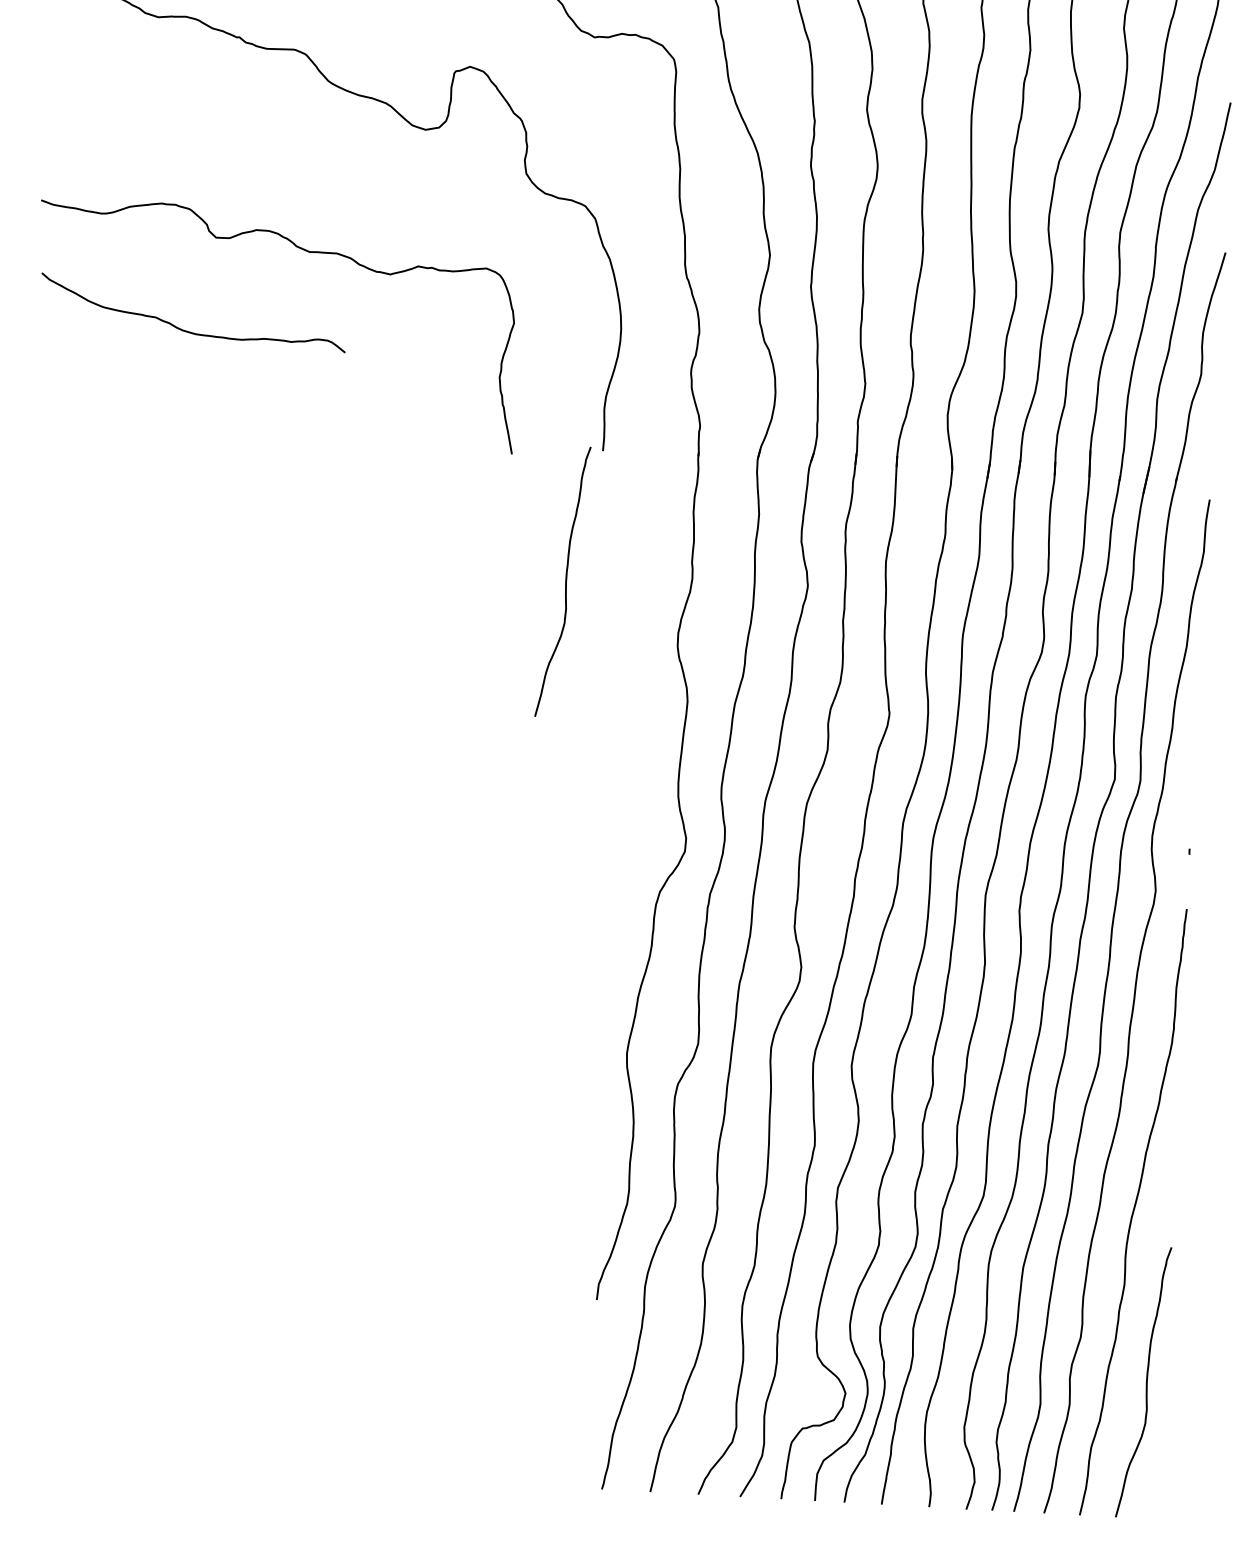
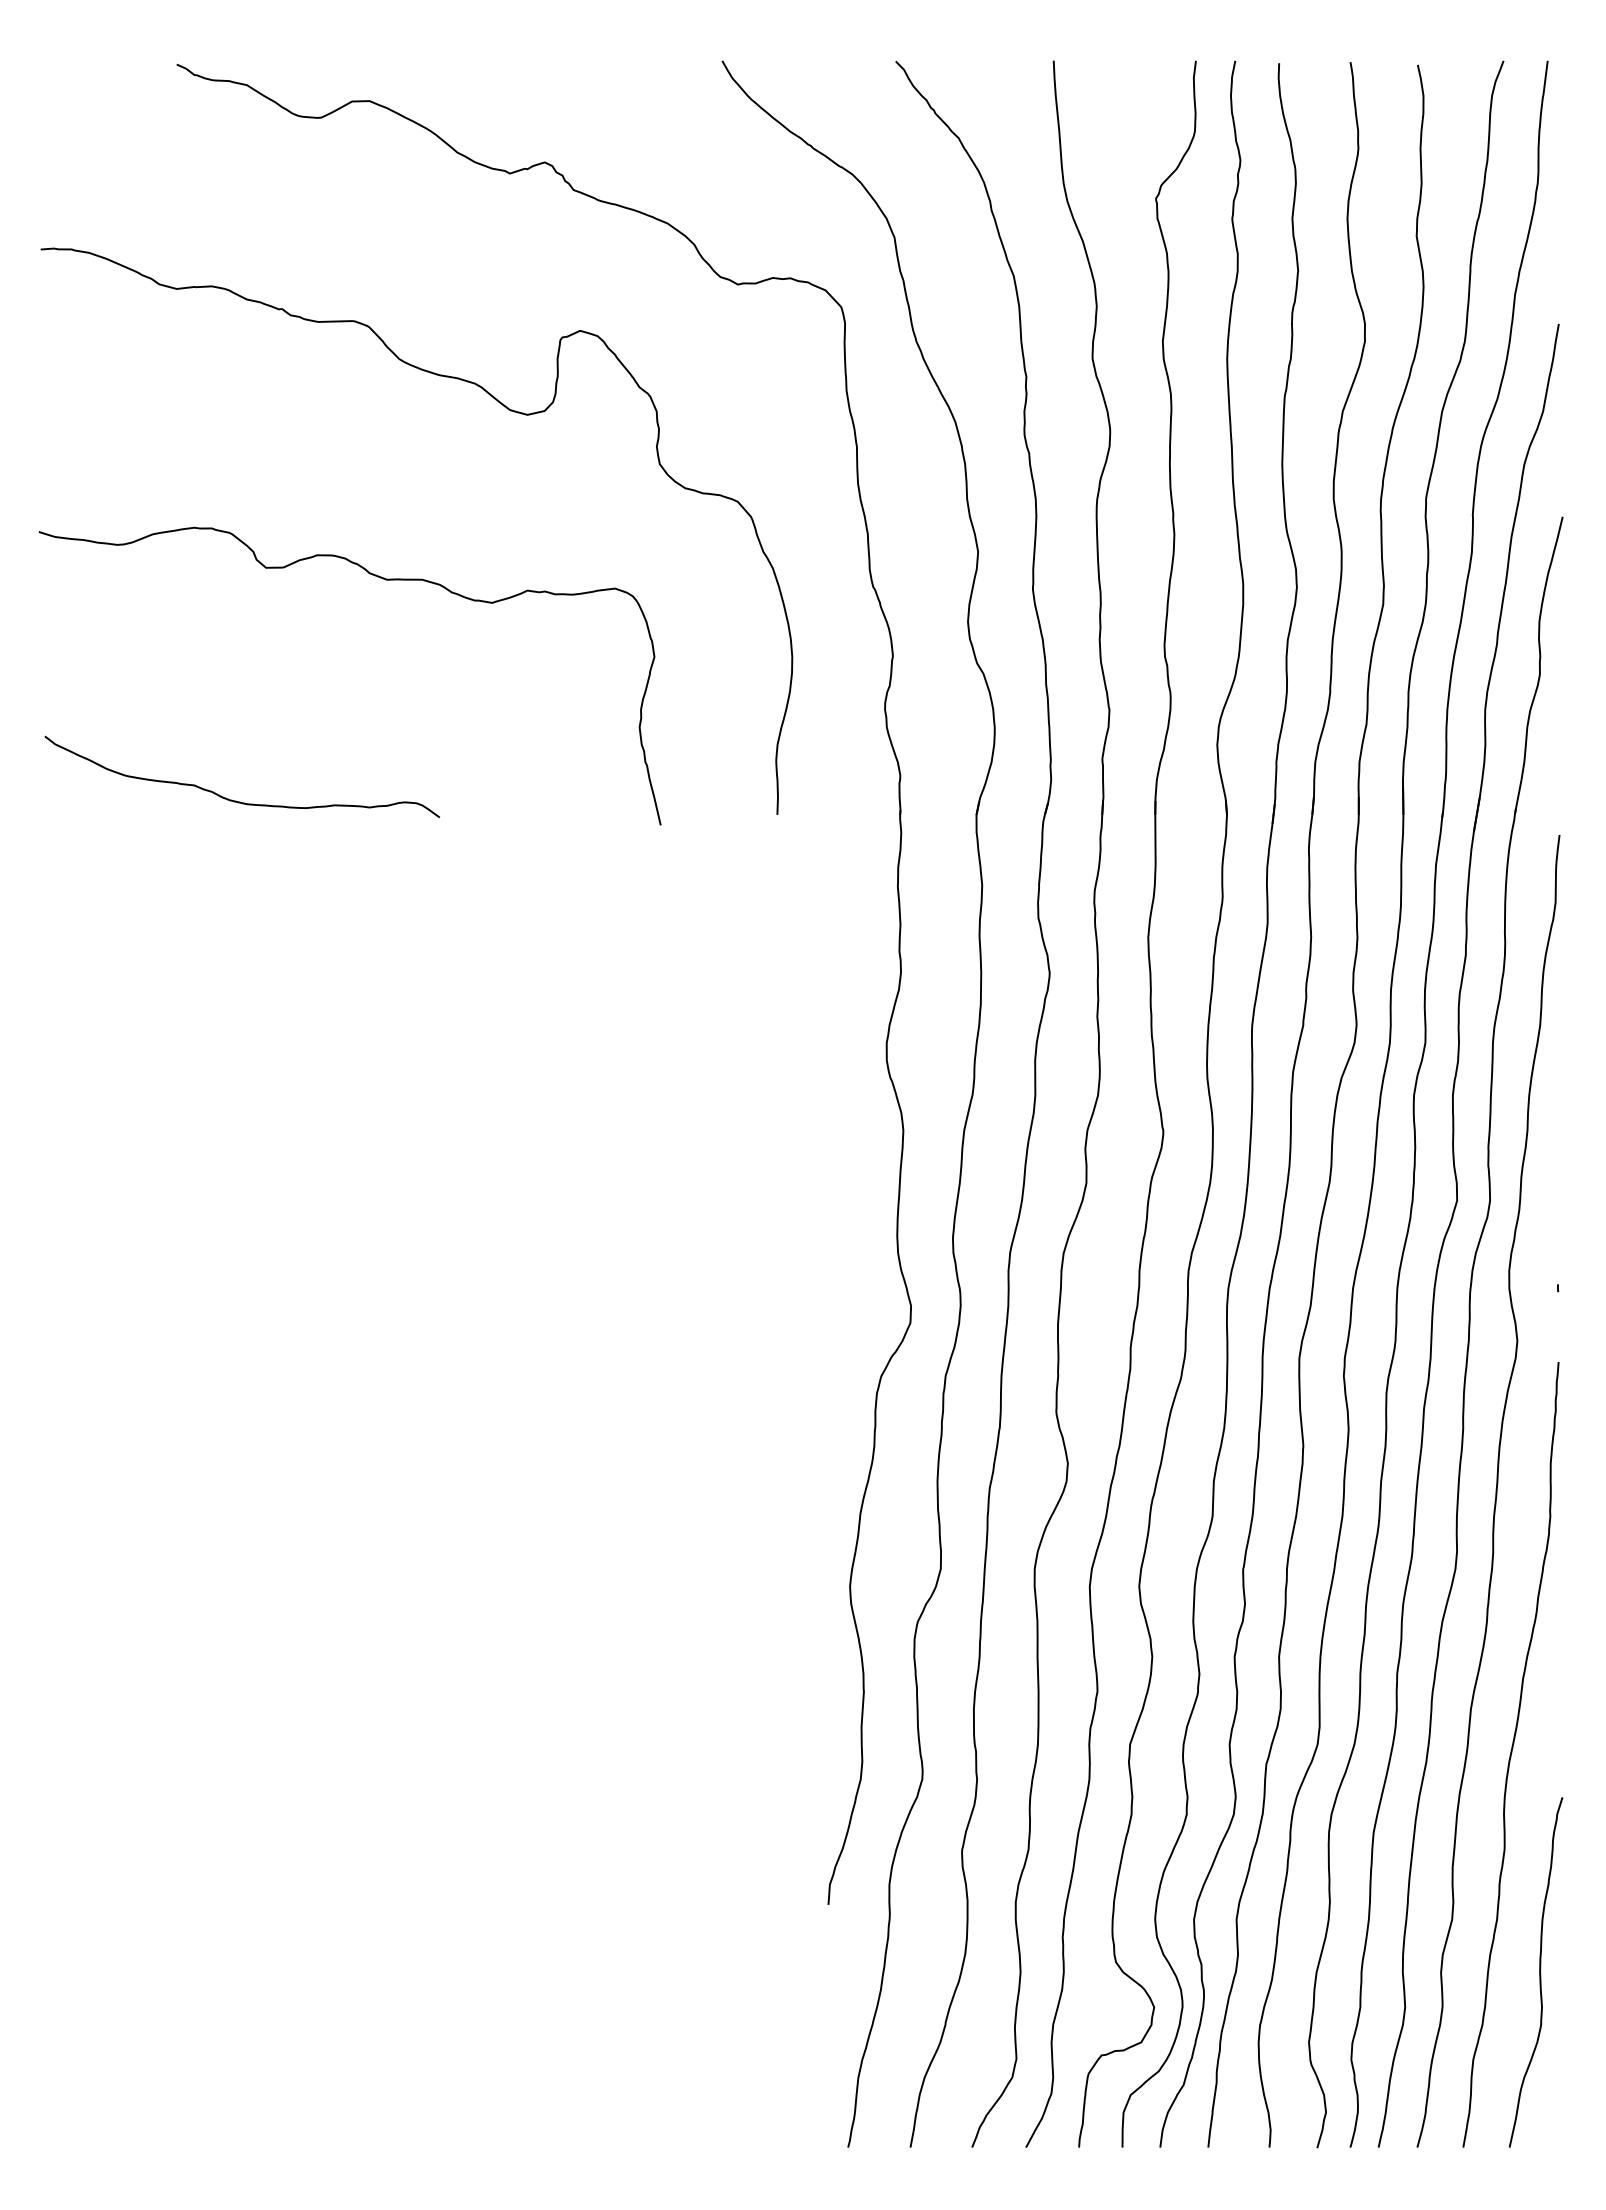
curve: (188, 330) -> (236, 800), moved
curve: (565, 582) -> (738, 985), removed

